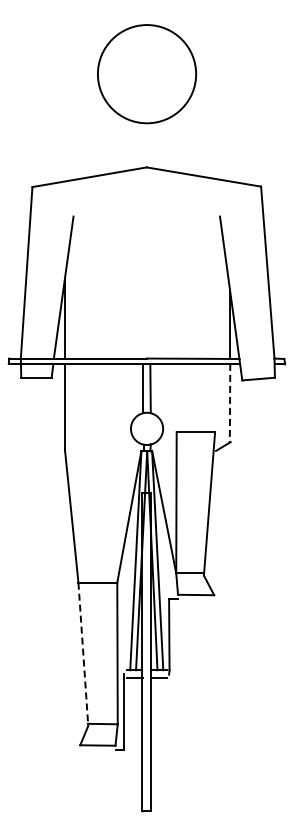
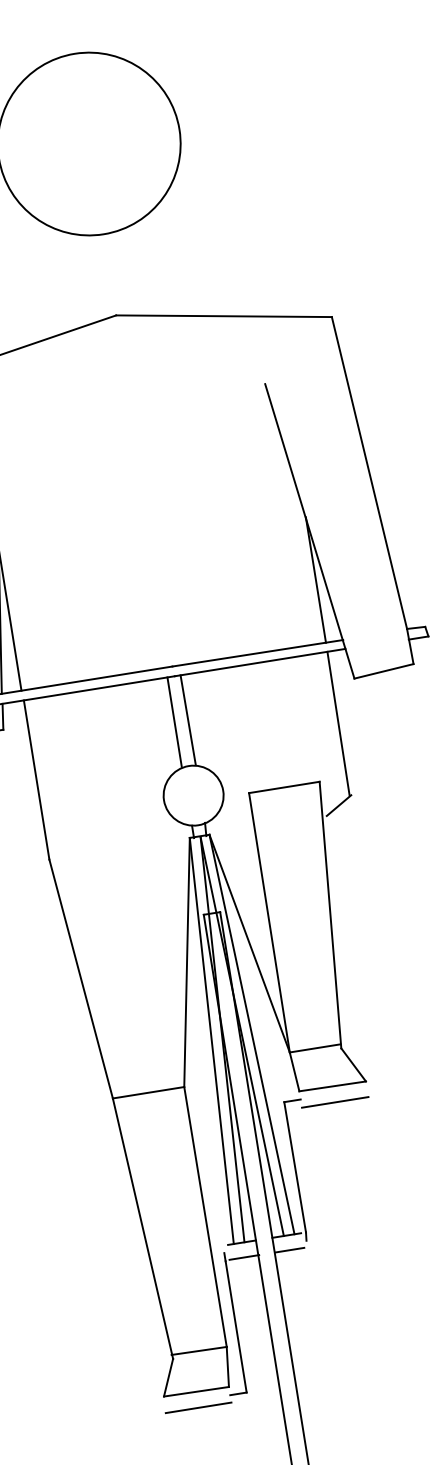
line: (230, 403) -> (339, 724), dashed -> solid
line: (196, 603) -> (335, 1101), added
line: (83, 654) -> (143, 1228), dashed -> solid
line: (97, 754) -> (198, 1408), added

